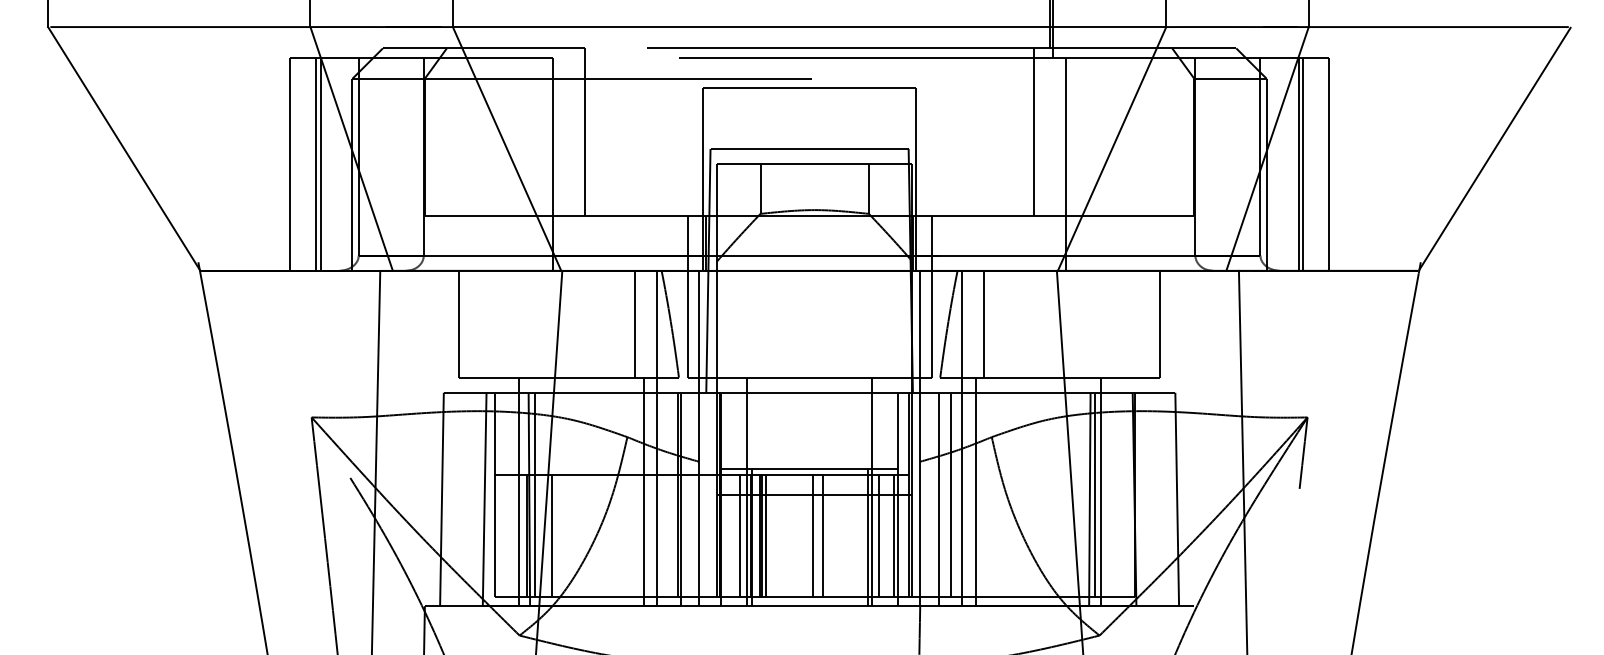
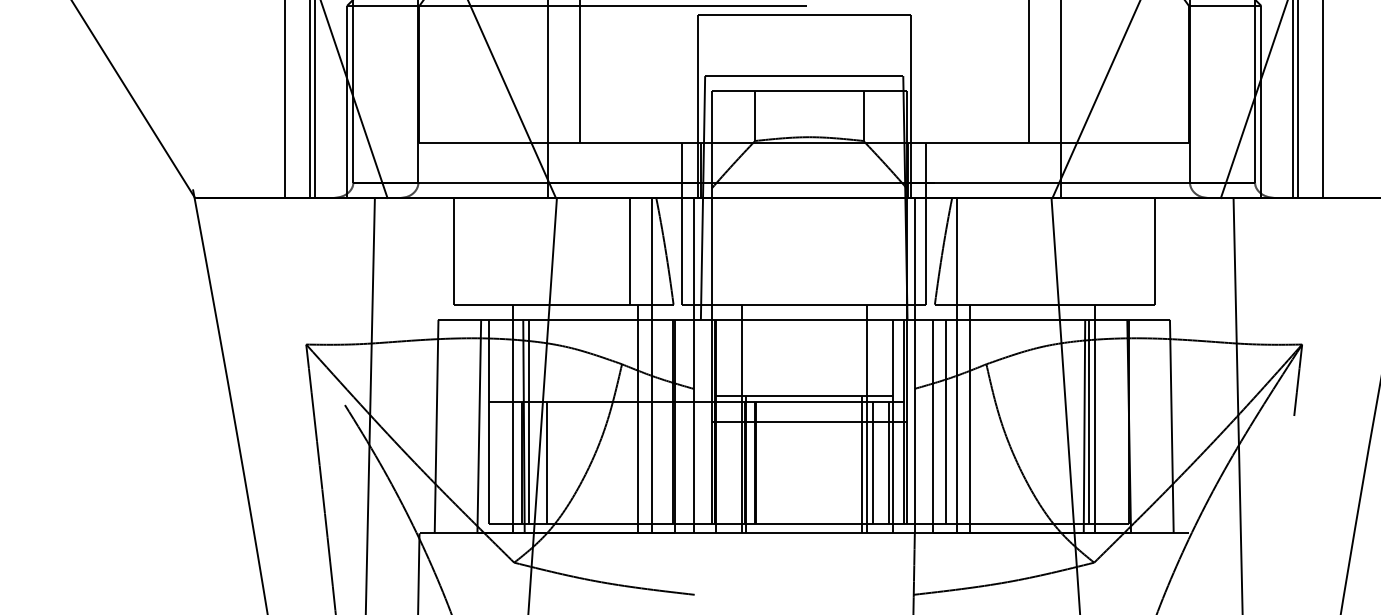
line: (983, 323) -> (978, 250), removed
line: (740, 536) -> (735, 463), removed
line: (765, 536) -> (760, 463), removed
line: (812, 536) -> (807, 463), removed
line: (822, 536) -> (817, 463), removed

